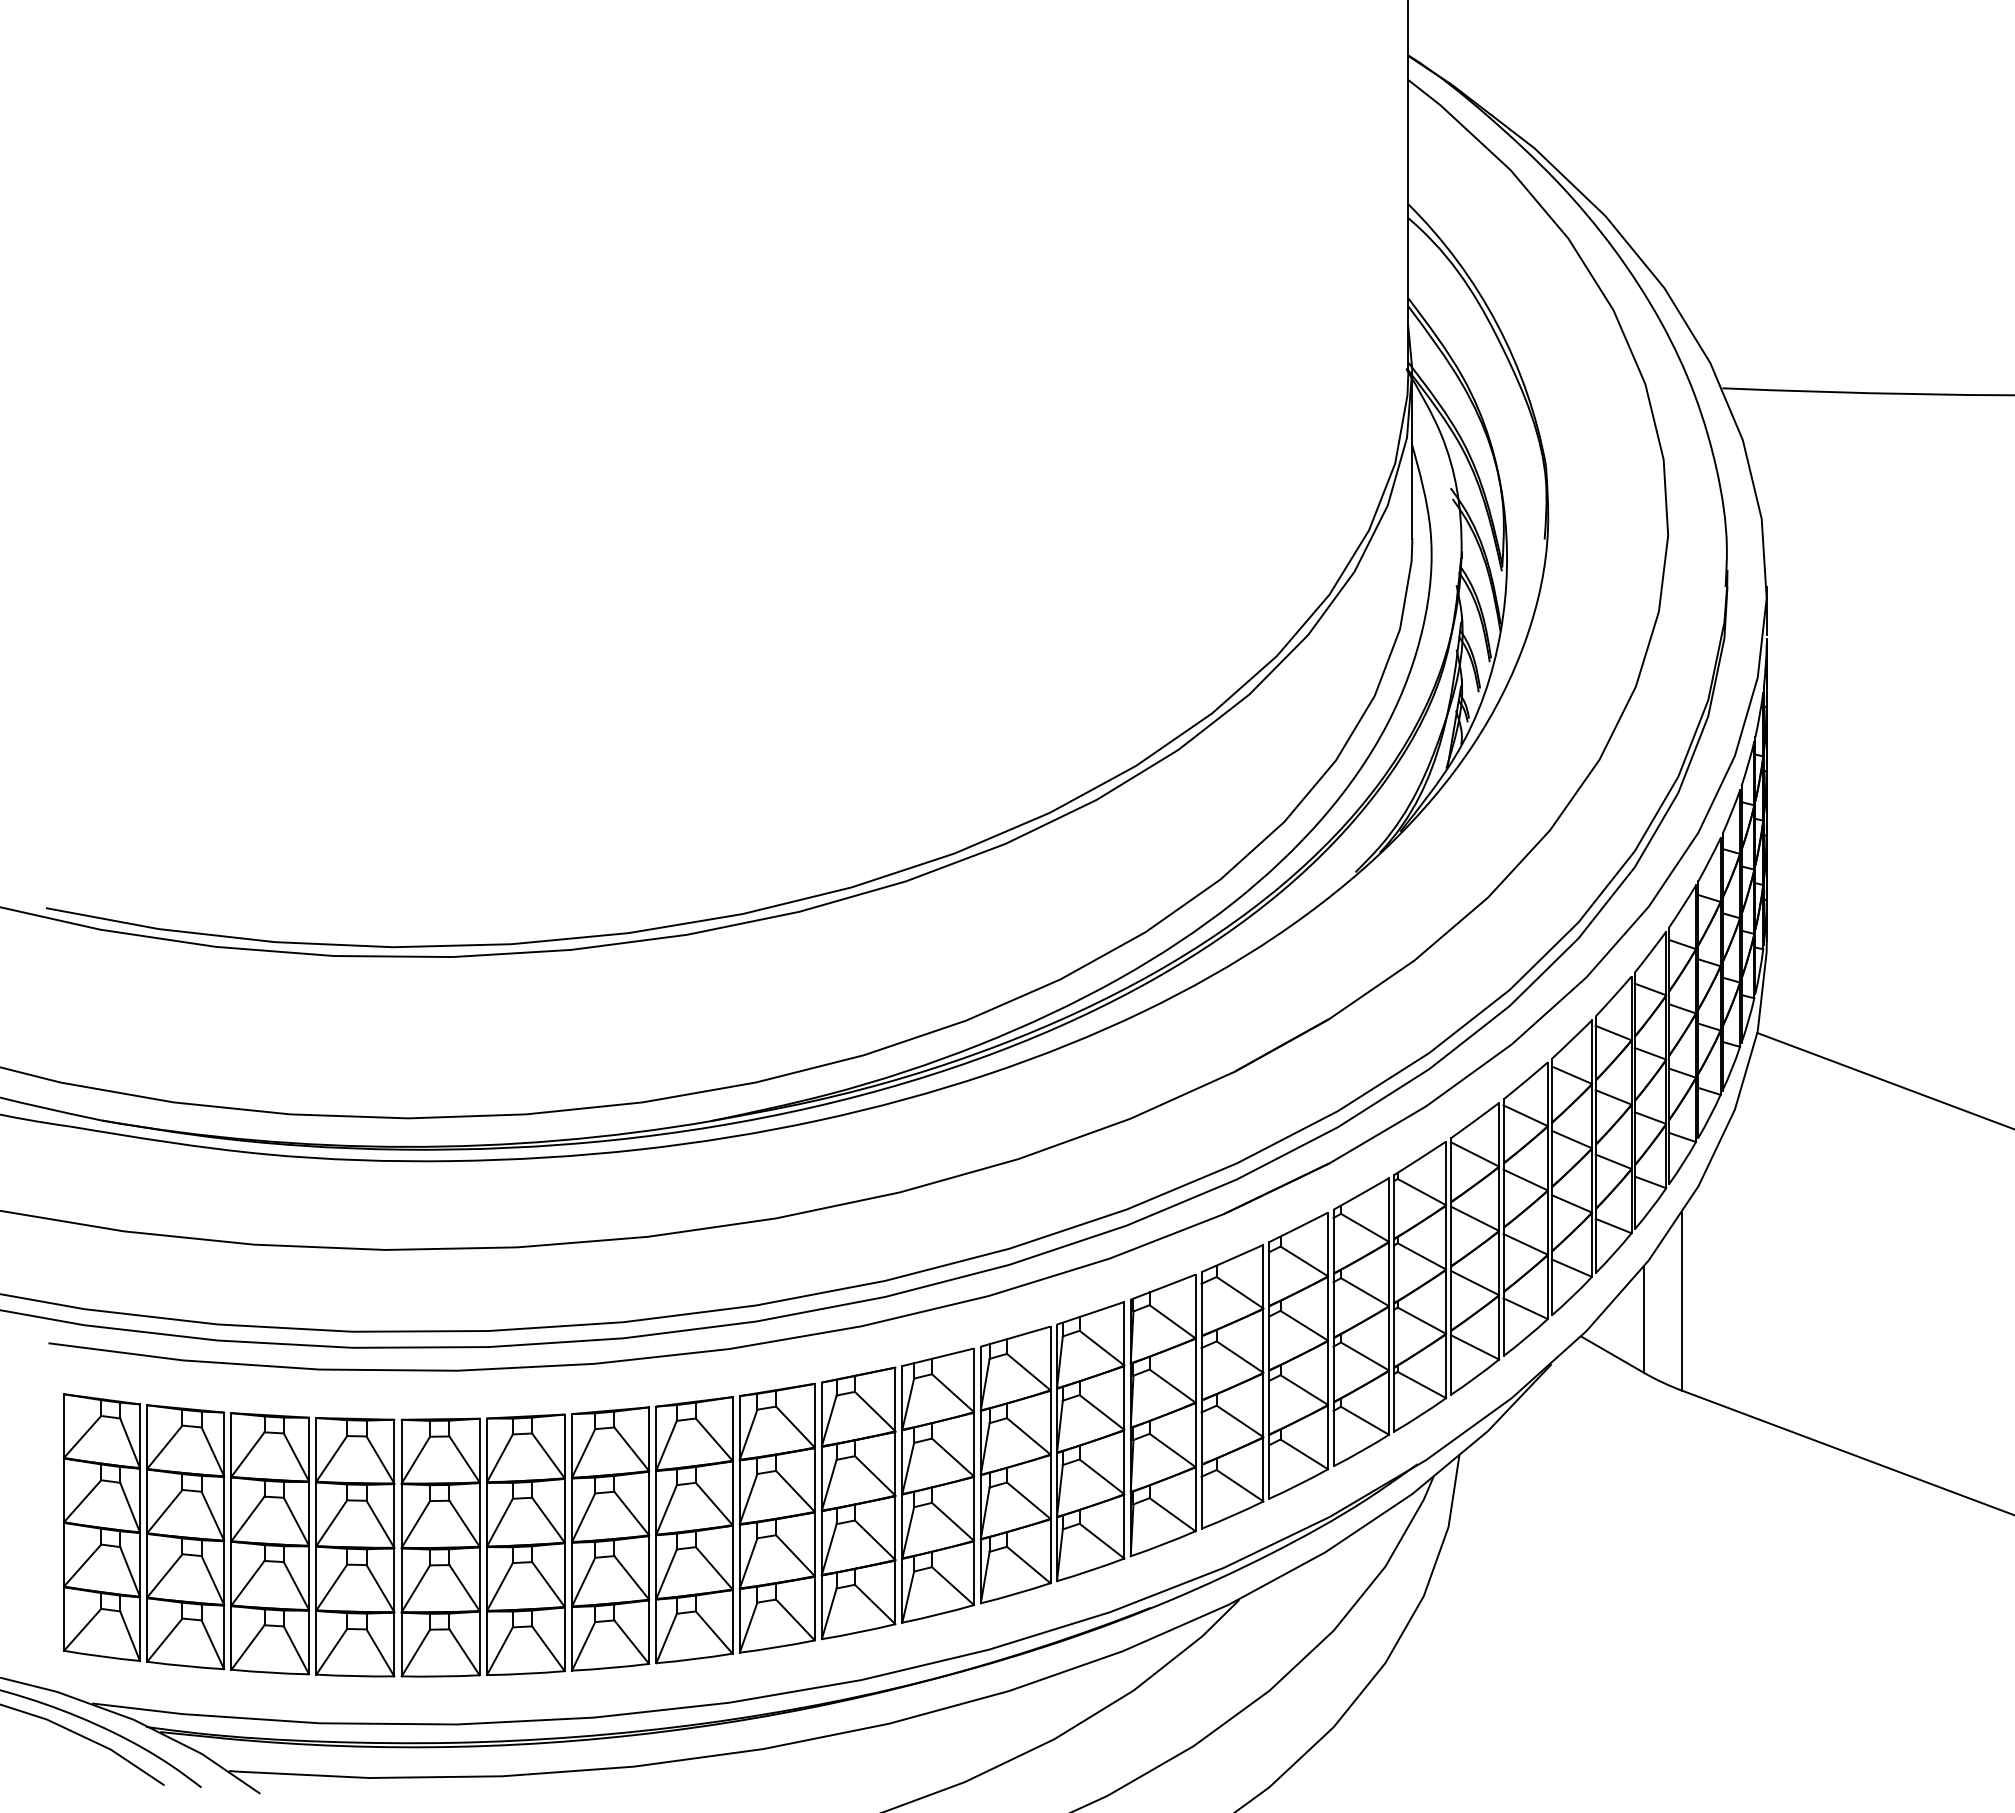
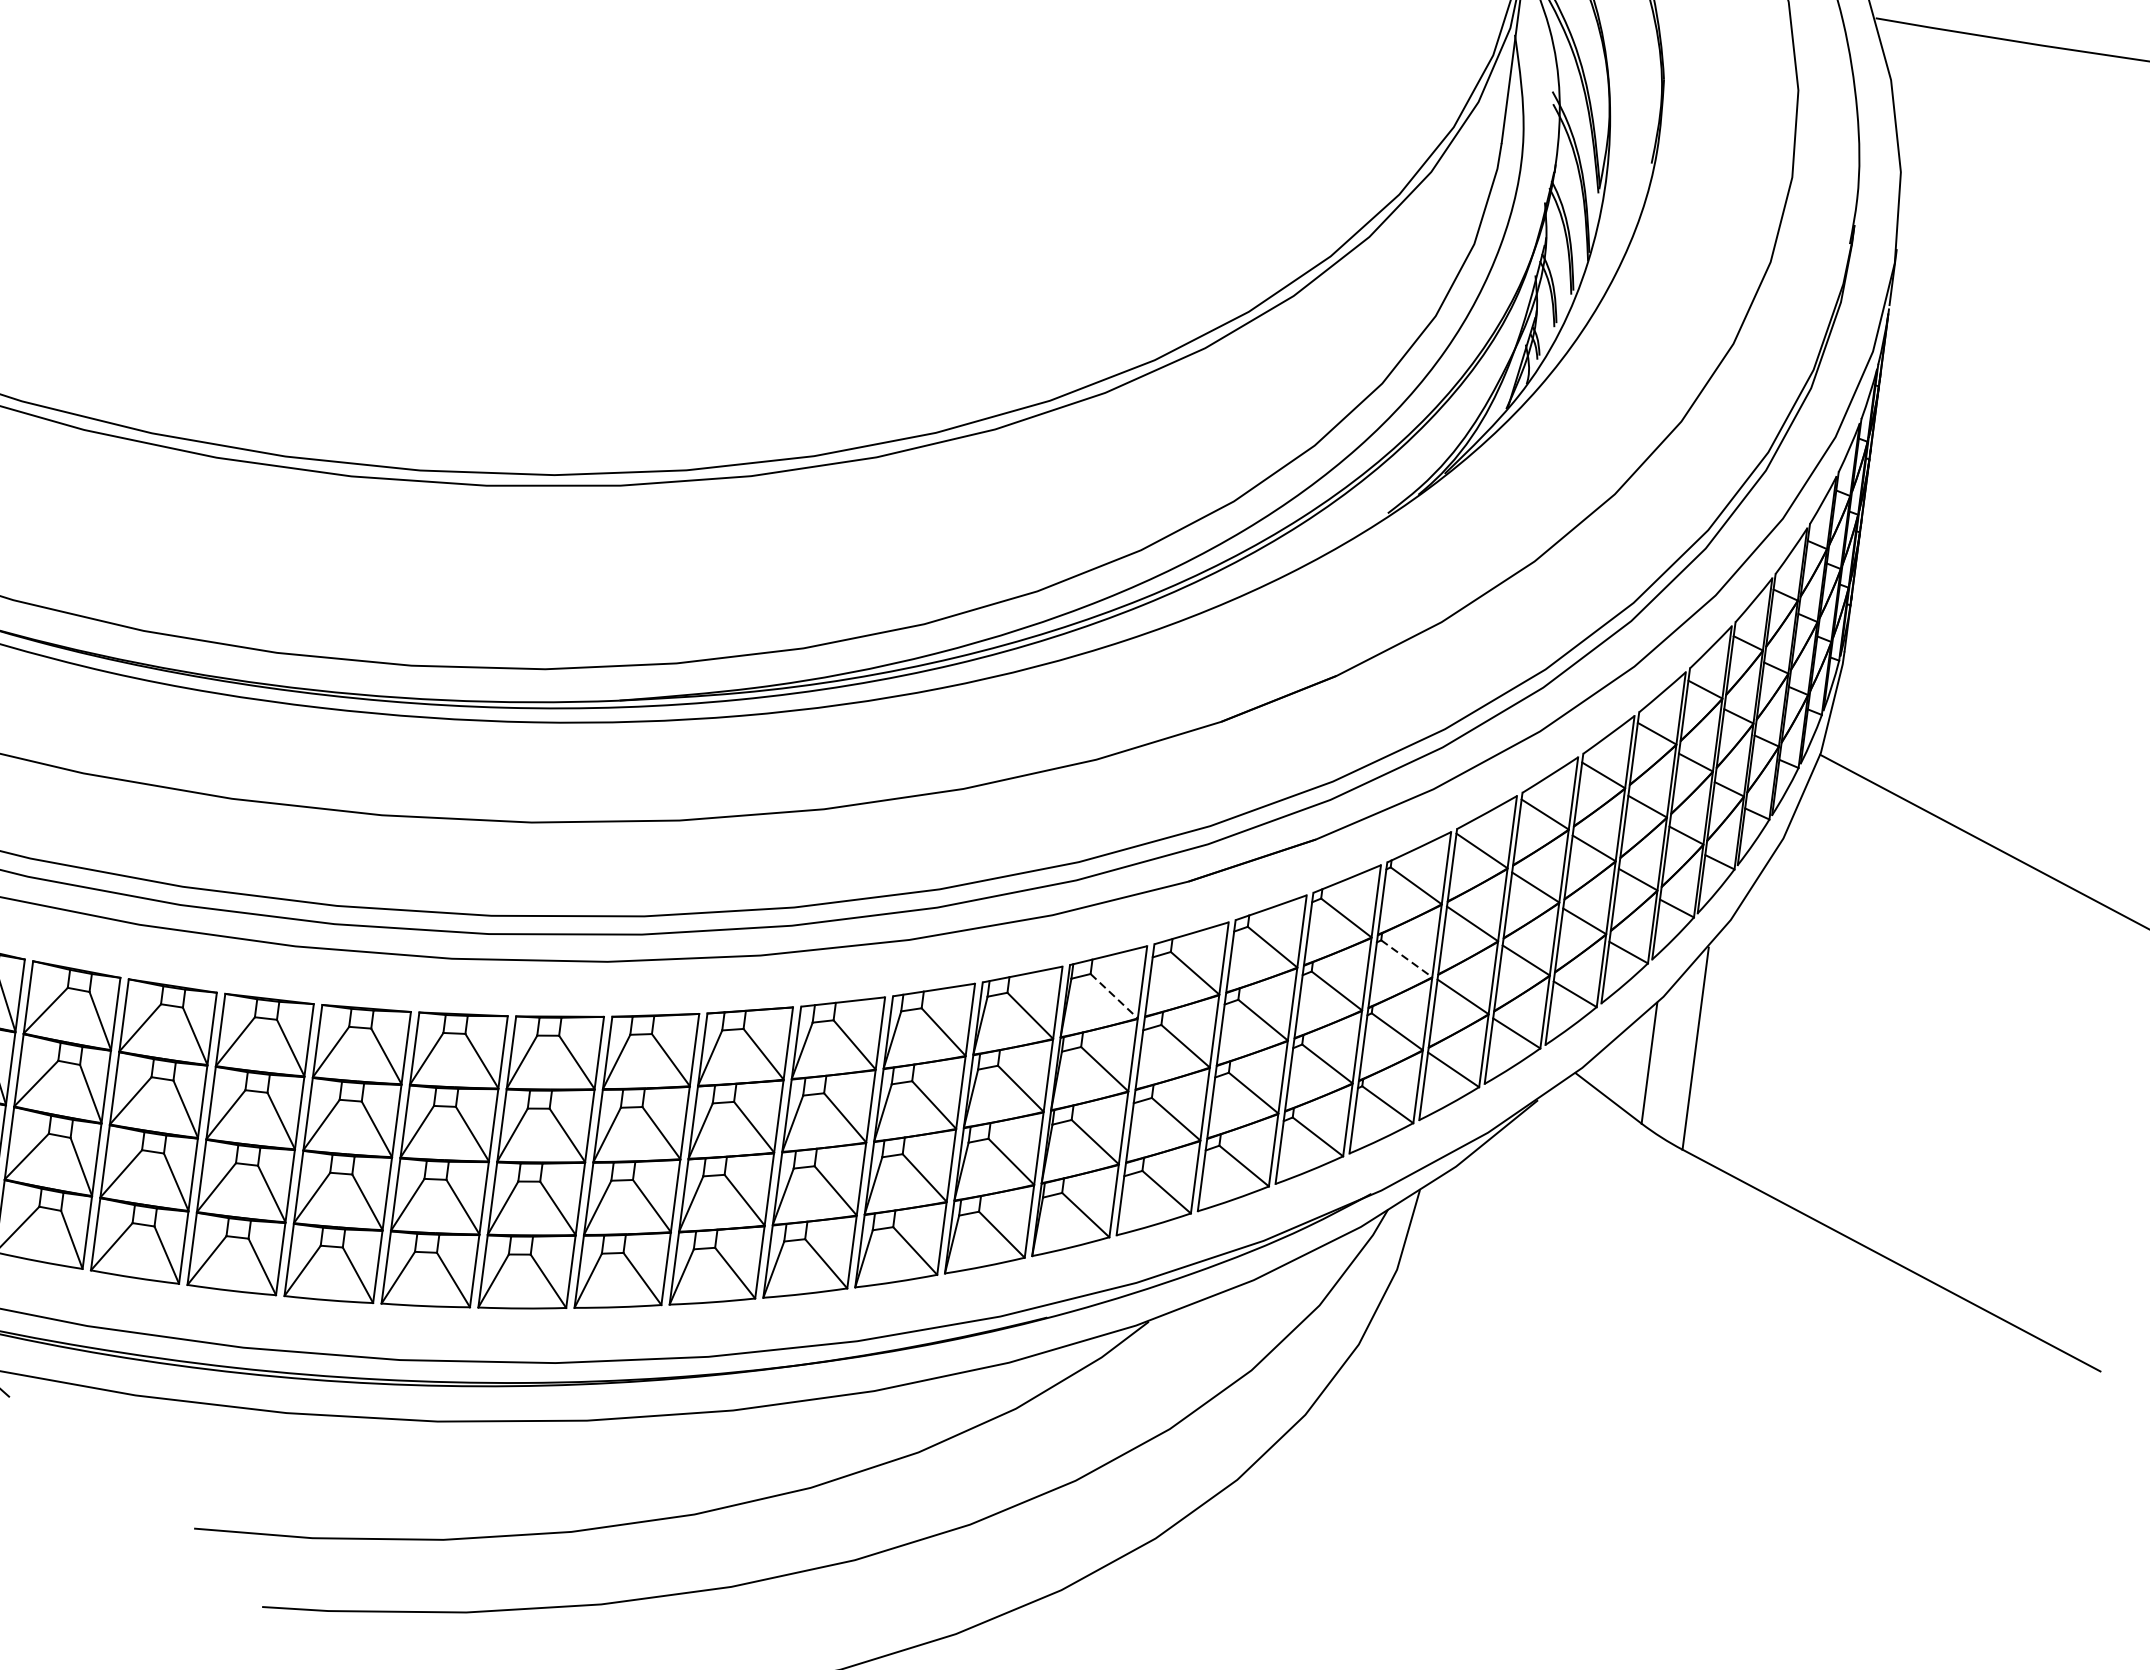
line: (1421, 1256) -> (1406, 958), solid -> dashed
line: (1172, 1322) -> (1114, 997), solid -> dashed

